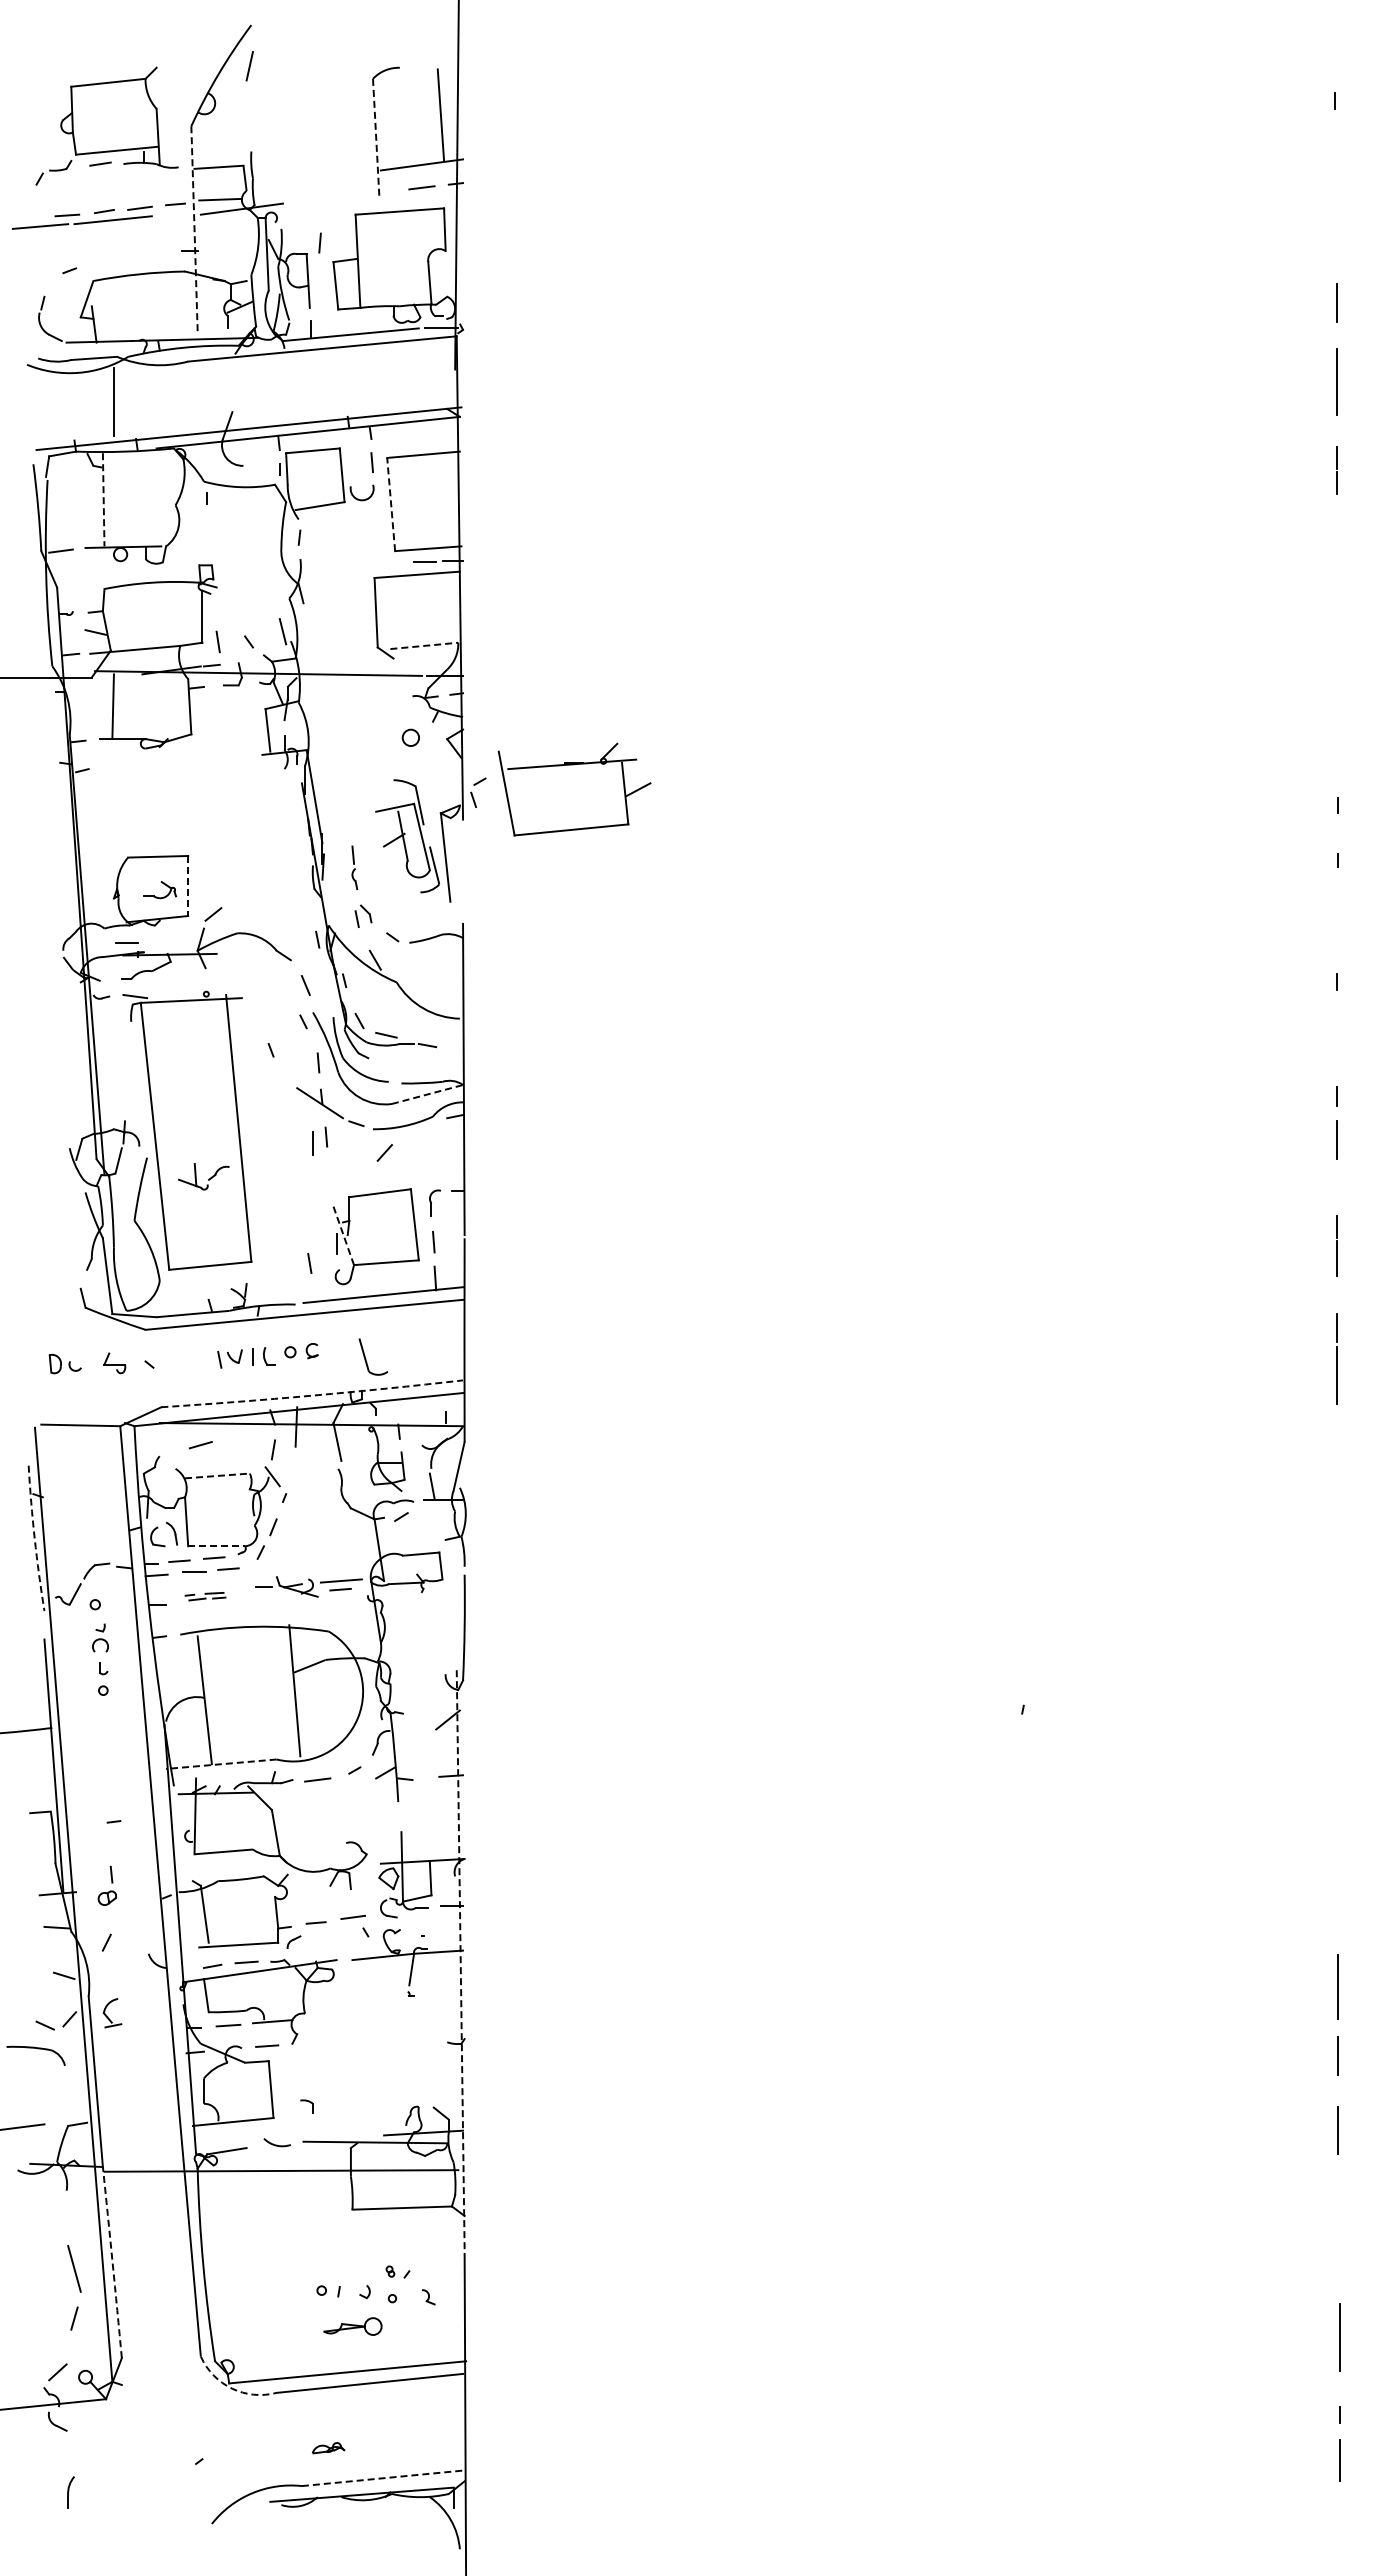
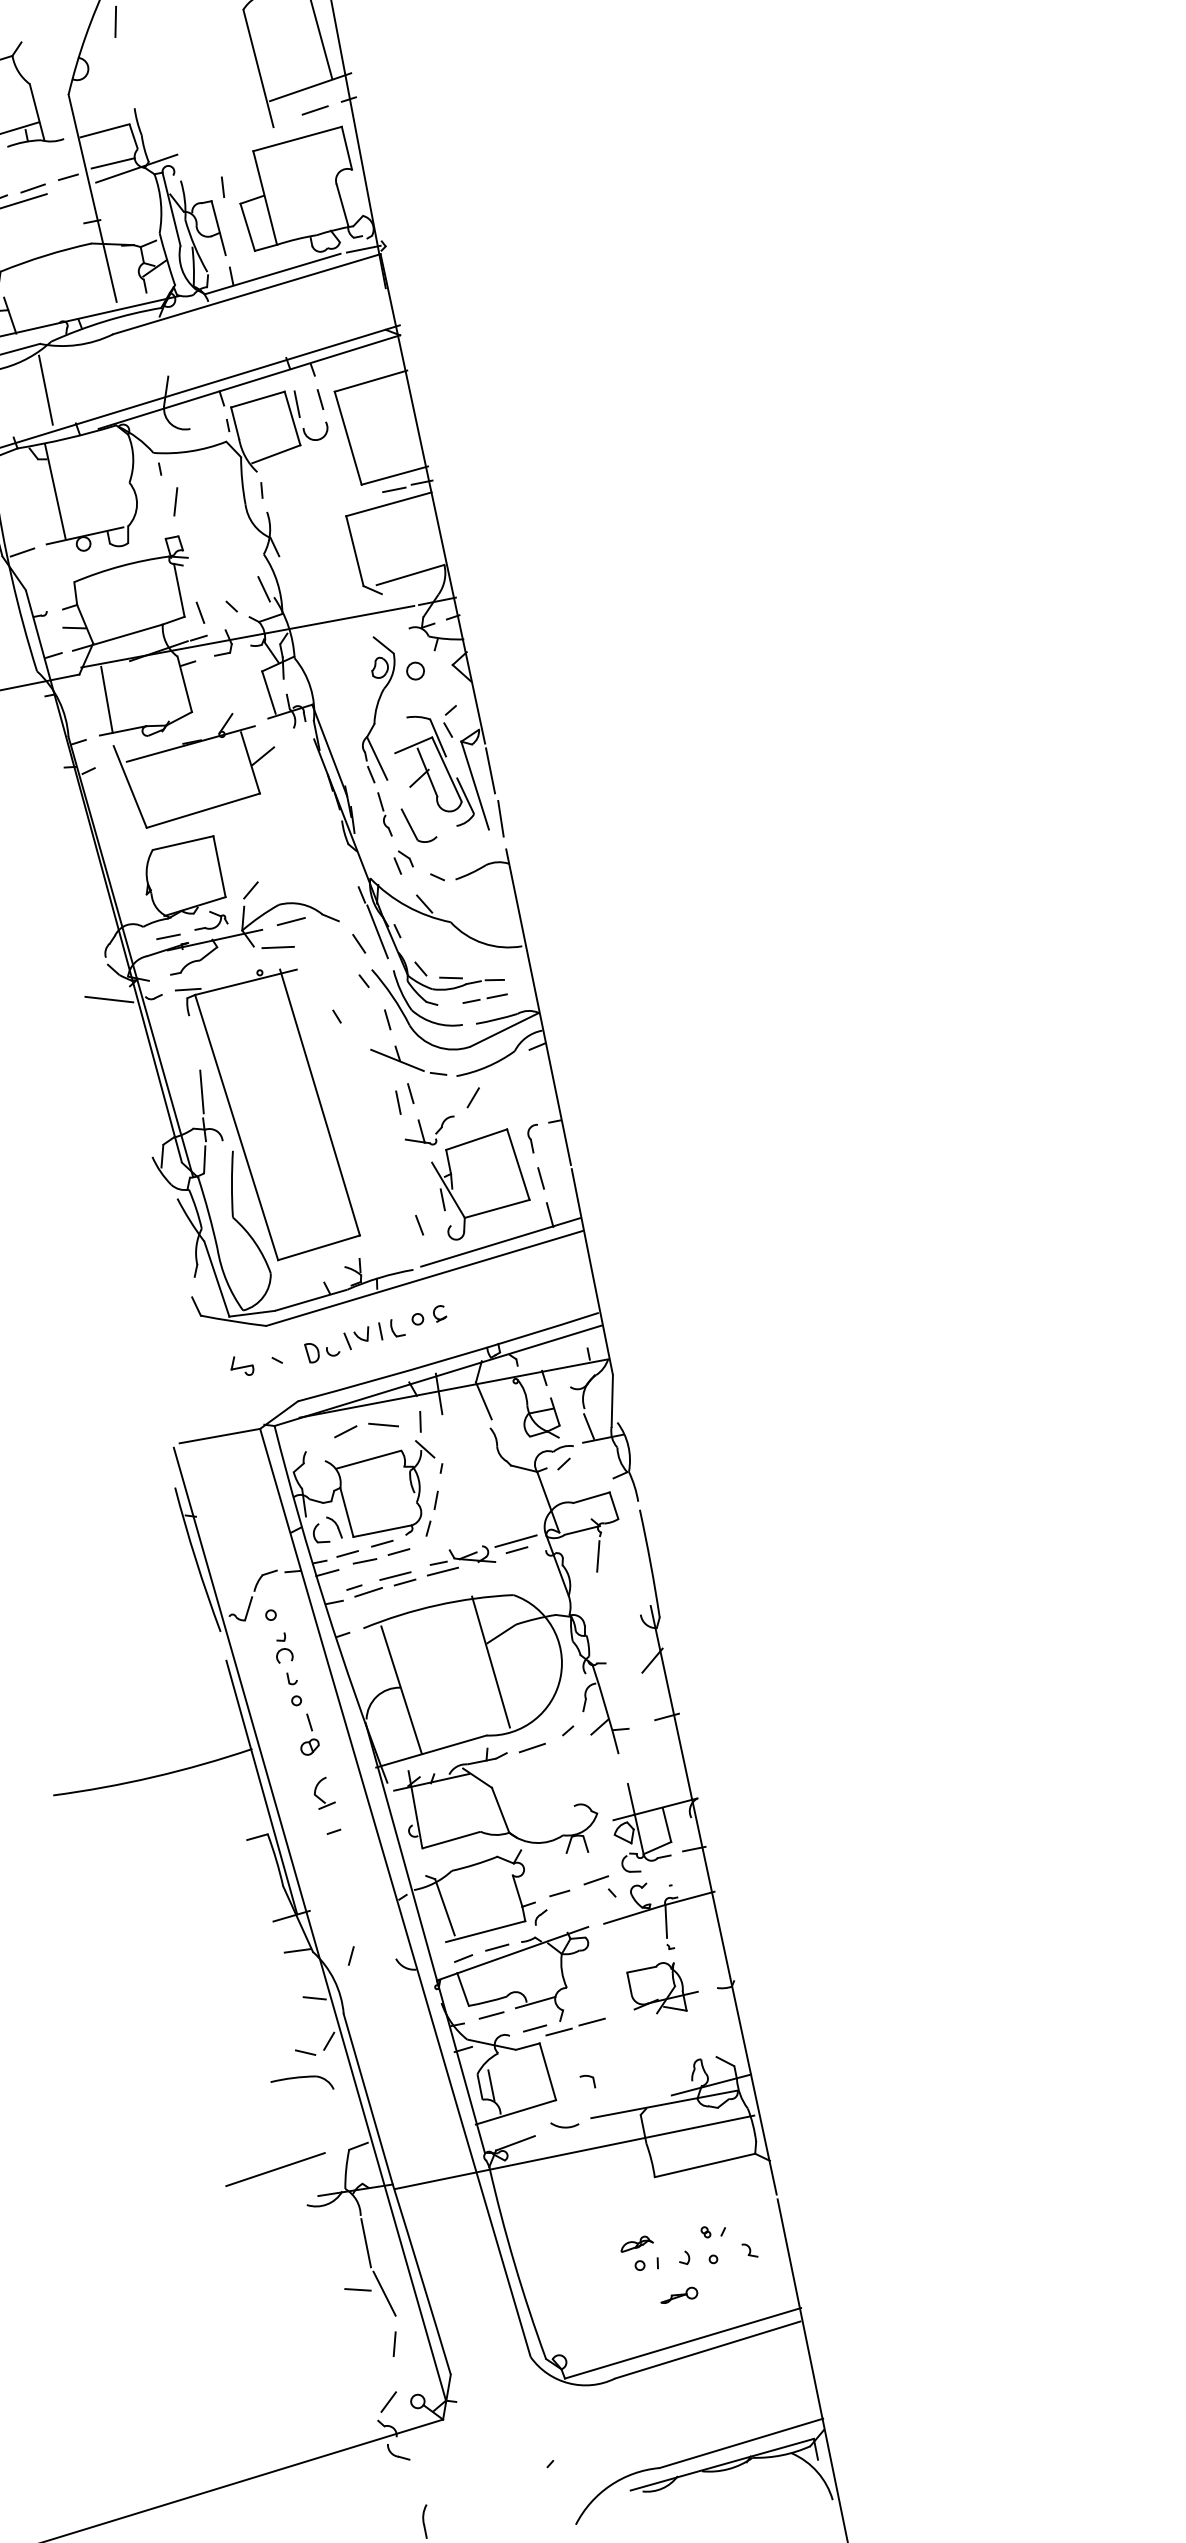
line: (376, 137) -> (258, 68), dashed -> solid
line: (194, 228) -> (92, 197), dashed -> solid
line: (349, 462) -> (297, 404), added
line: (103, 499) -> (55, 491), dashed -> solid
line: (391, 504) -> (348, 438), dashed -> solid
line: (215, 531) -> (175, 501), added
line: (424, 645) -> (410, 574), dashed -> solid
part: (574, 765) -> (193, 744), moved
part: (369, 766) -> (379, 708), added
part: (478, 792) -> (451, 721), moved
line: (463, 846) -> (491, 770), added
line: (188, 886) -> (219, 867), dashed -> solid
line: (463, 893) -> (500, 818), added
part: (157, 896) -> (208, 927), moved
line: (245, 951) -> (290, 921), added
line: (228, 973) -> (278, 947), added
line: (325, 977) -> (377, 931), added
line: (58, 990) -> (109, 999), added
line: (416, 1060) -> (486, 997), added
line: (427, 1094) -> (504, 1029), dashed -> solid
line: (128, 1095) -> (201, 1091), added
part: (203, 1176) -> (430, 1131), moved
line: (343, 1235) -> (448, 1190), dashed -> solid
part: (366, 1358) -> (412, 827), moved
part: (64, 1364) -> (321, 1351), moved
arc: (312, 1395) -> (449, 1358), dashed -> solid
line: (237, 1445) -> (383, 1424), added
line: (217, 1475) -> (368, 1459), dashed -> solid
arc: (34, 1538) -> (195, 1560), dashed -> solid
line: (217, 1546) -> (383, 1531), dashed -> solid
line: (266, 1595) -> (442, 1571), added
part: (205, 1596) -> (381, 1584), size x1.67
line: (416, 1610) -> (598, 1555), added
line: (220, 1764) -> (430, 1752), dashed -> solid
part: (106, 1885) -> (306, 1734), moved
line: (460, 1958) -> (713, 1900), dashed -> solid
part: (112, 2013) -> (323, 1793), moved
part: (396, 2032) -> (663, 1988), added
line: (322, 2050) -> (592, 2021), added
line: (288, 2053) -> (558, 2031), added
line: (215, 2091) -> (491, 2085), added
line: (66, 2217) -> (366, 2243), added
line: (49, 2260) -> (357, 2290), added
arc: (112, 2262) -> (421, 2279), dashed -> solid
part: (352, 2326) -> (678, 2295), size x0.62
arc: (232, 2388) -> (569, 2383), dashed -> solid
part: (328, 2448) -> (636, 2244), moved
line: (384, 2478) -> (741, 2443), dashed -> solid

